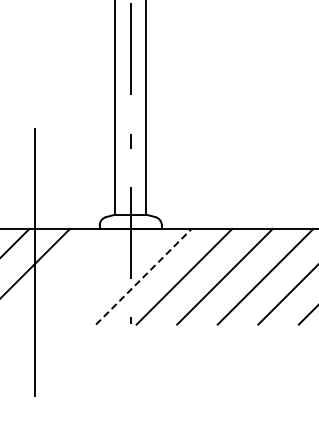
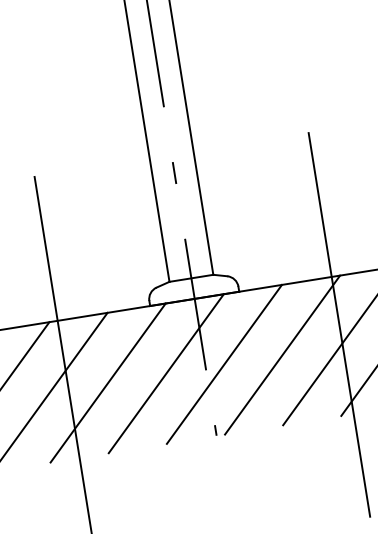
line: (226, 262) -> (339, 324), added
line: (62, 276) -> (107, 382), added
line: (103, 276) -> (166, 373), added
line: (143, 276) -> (223, 364), dashed -> solid

